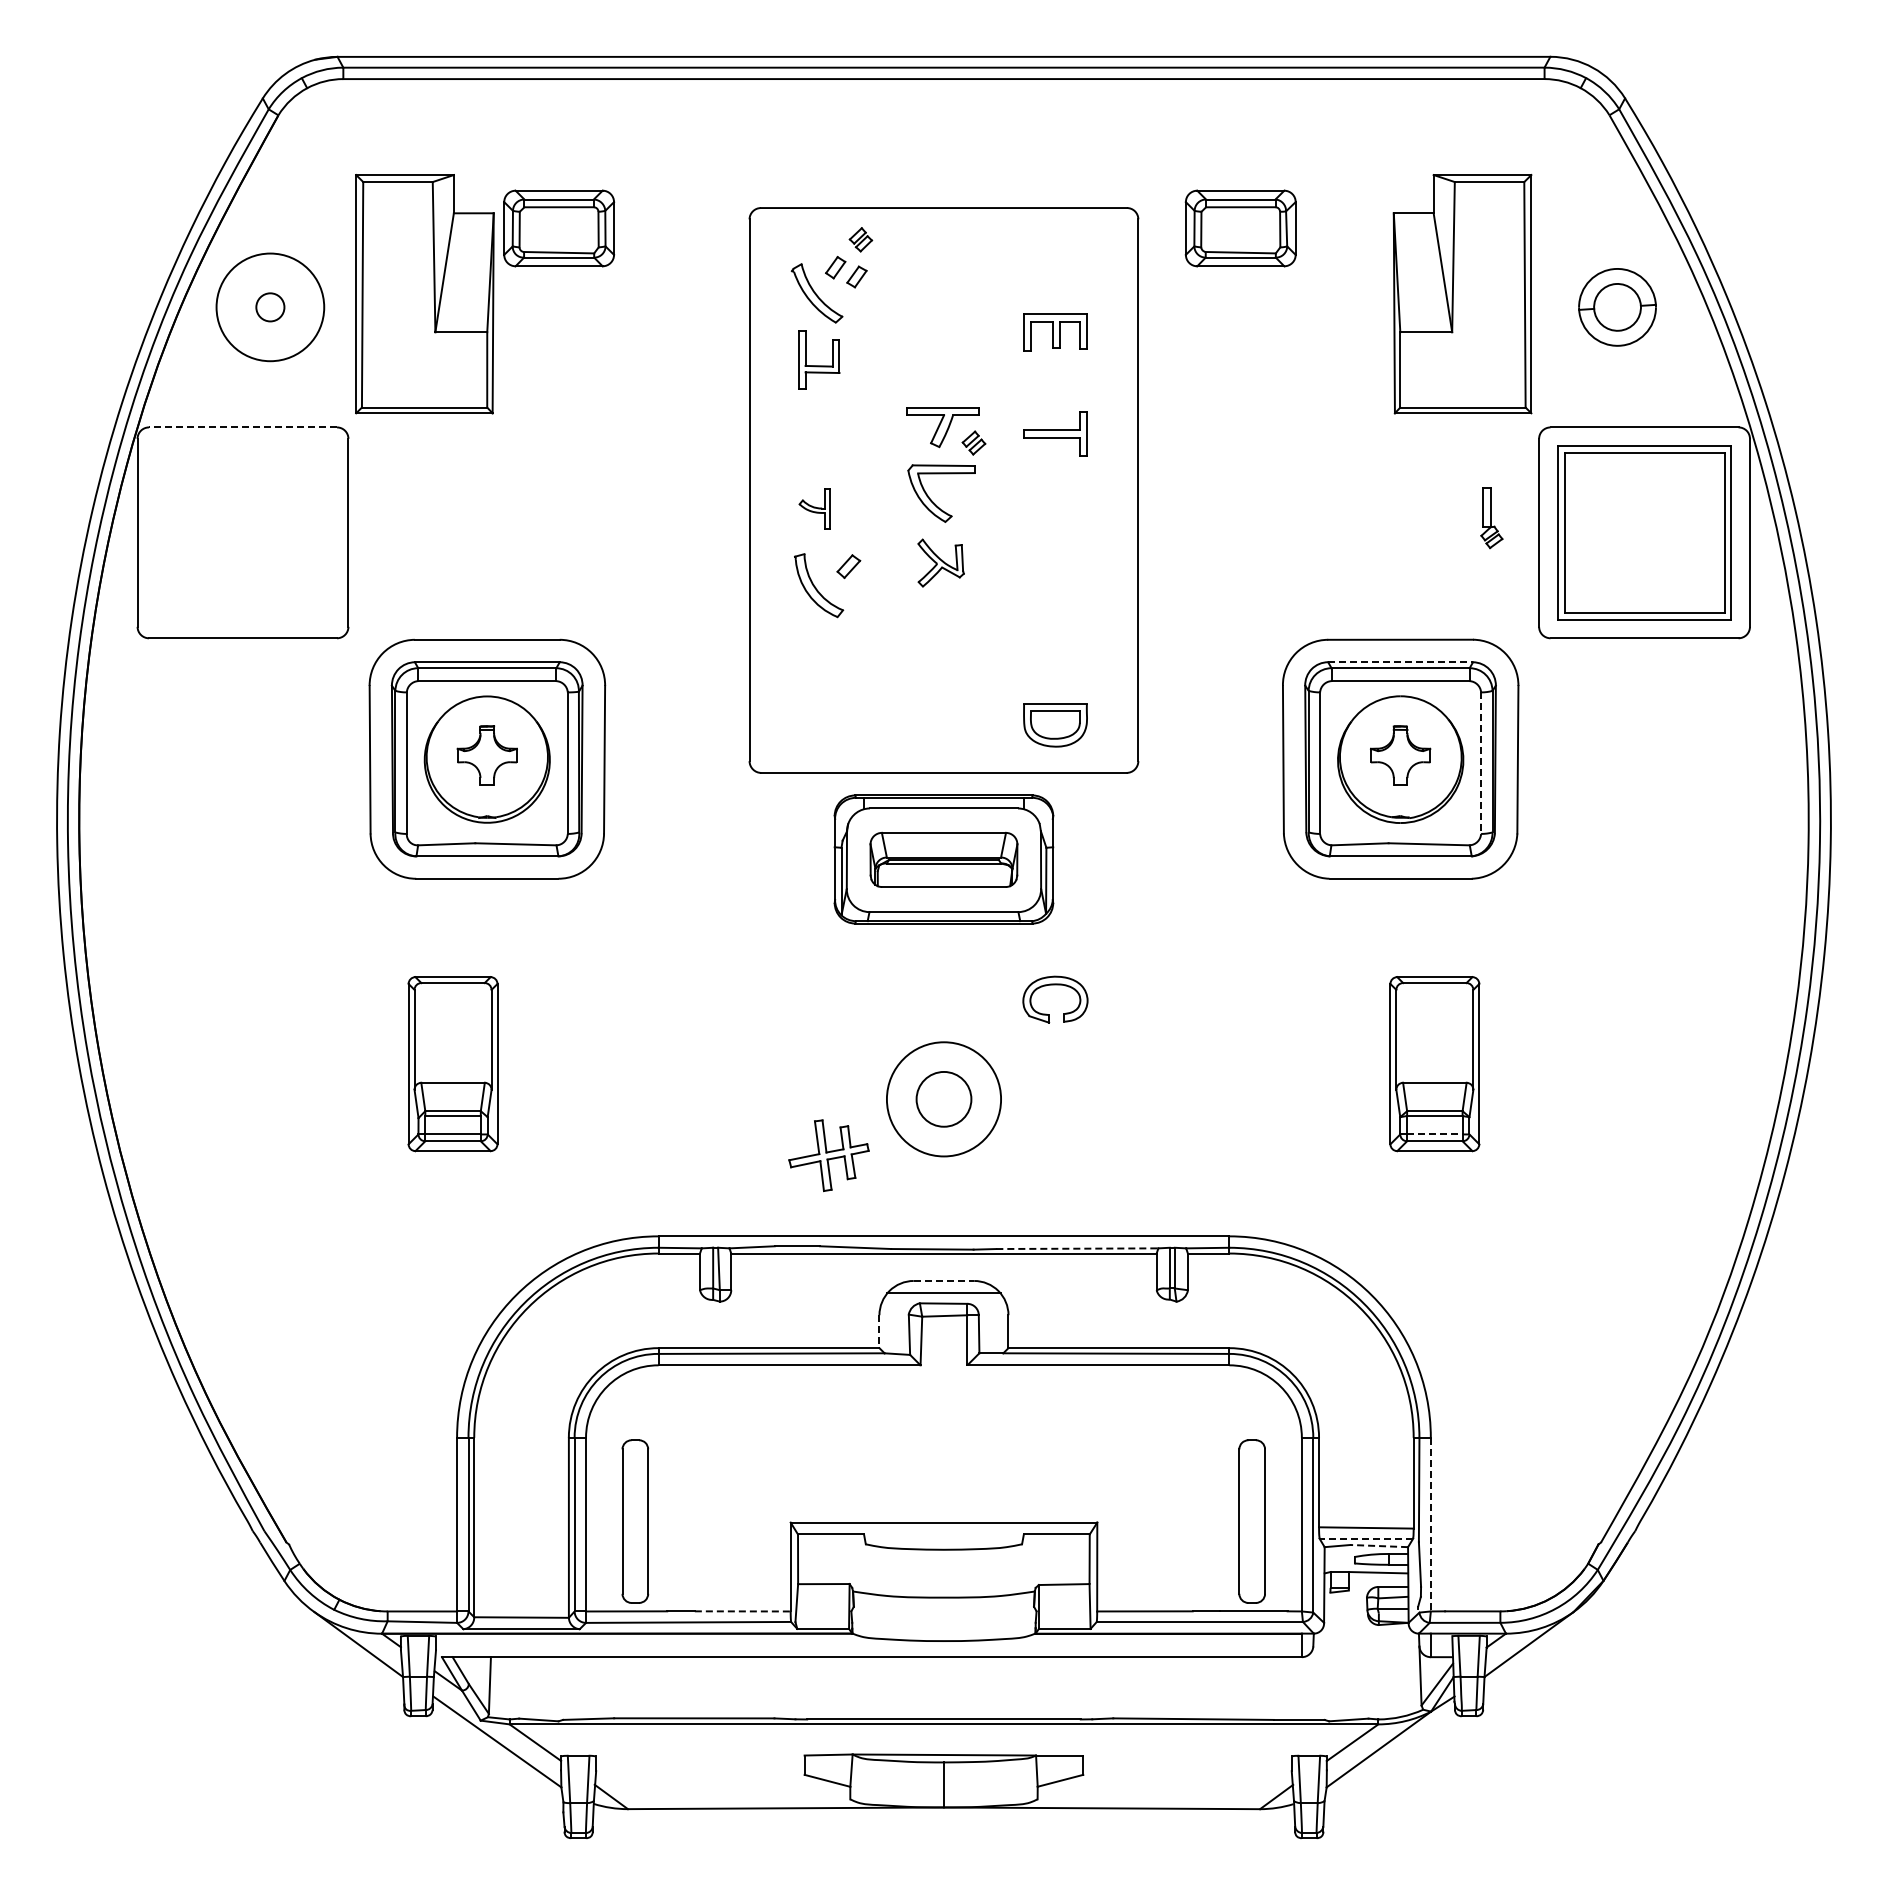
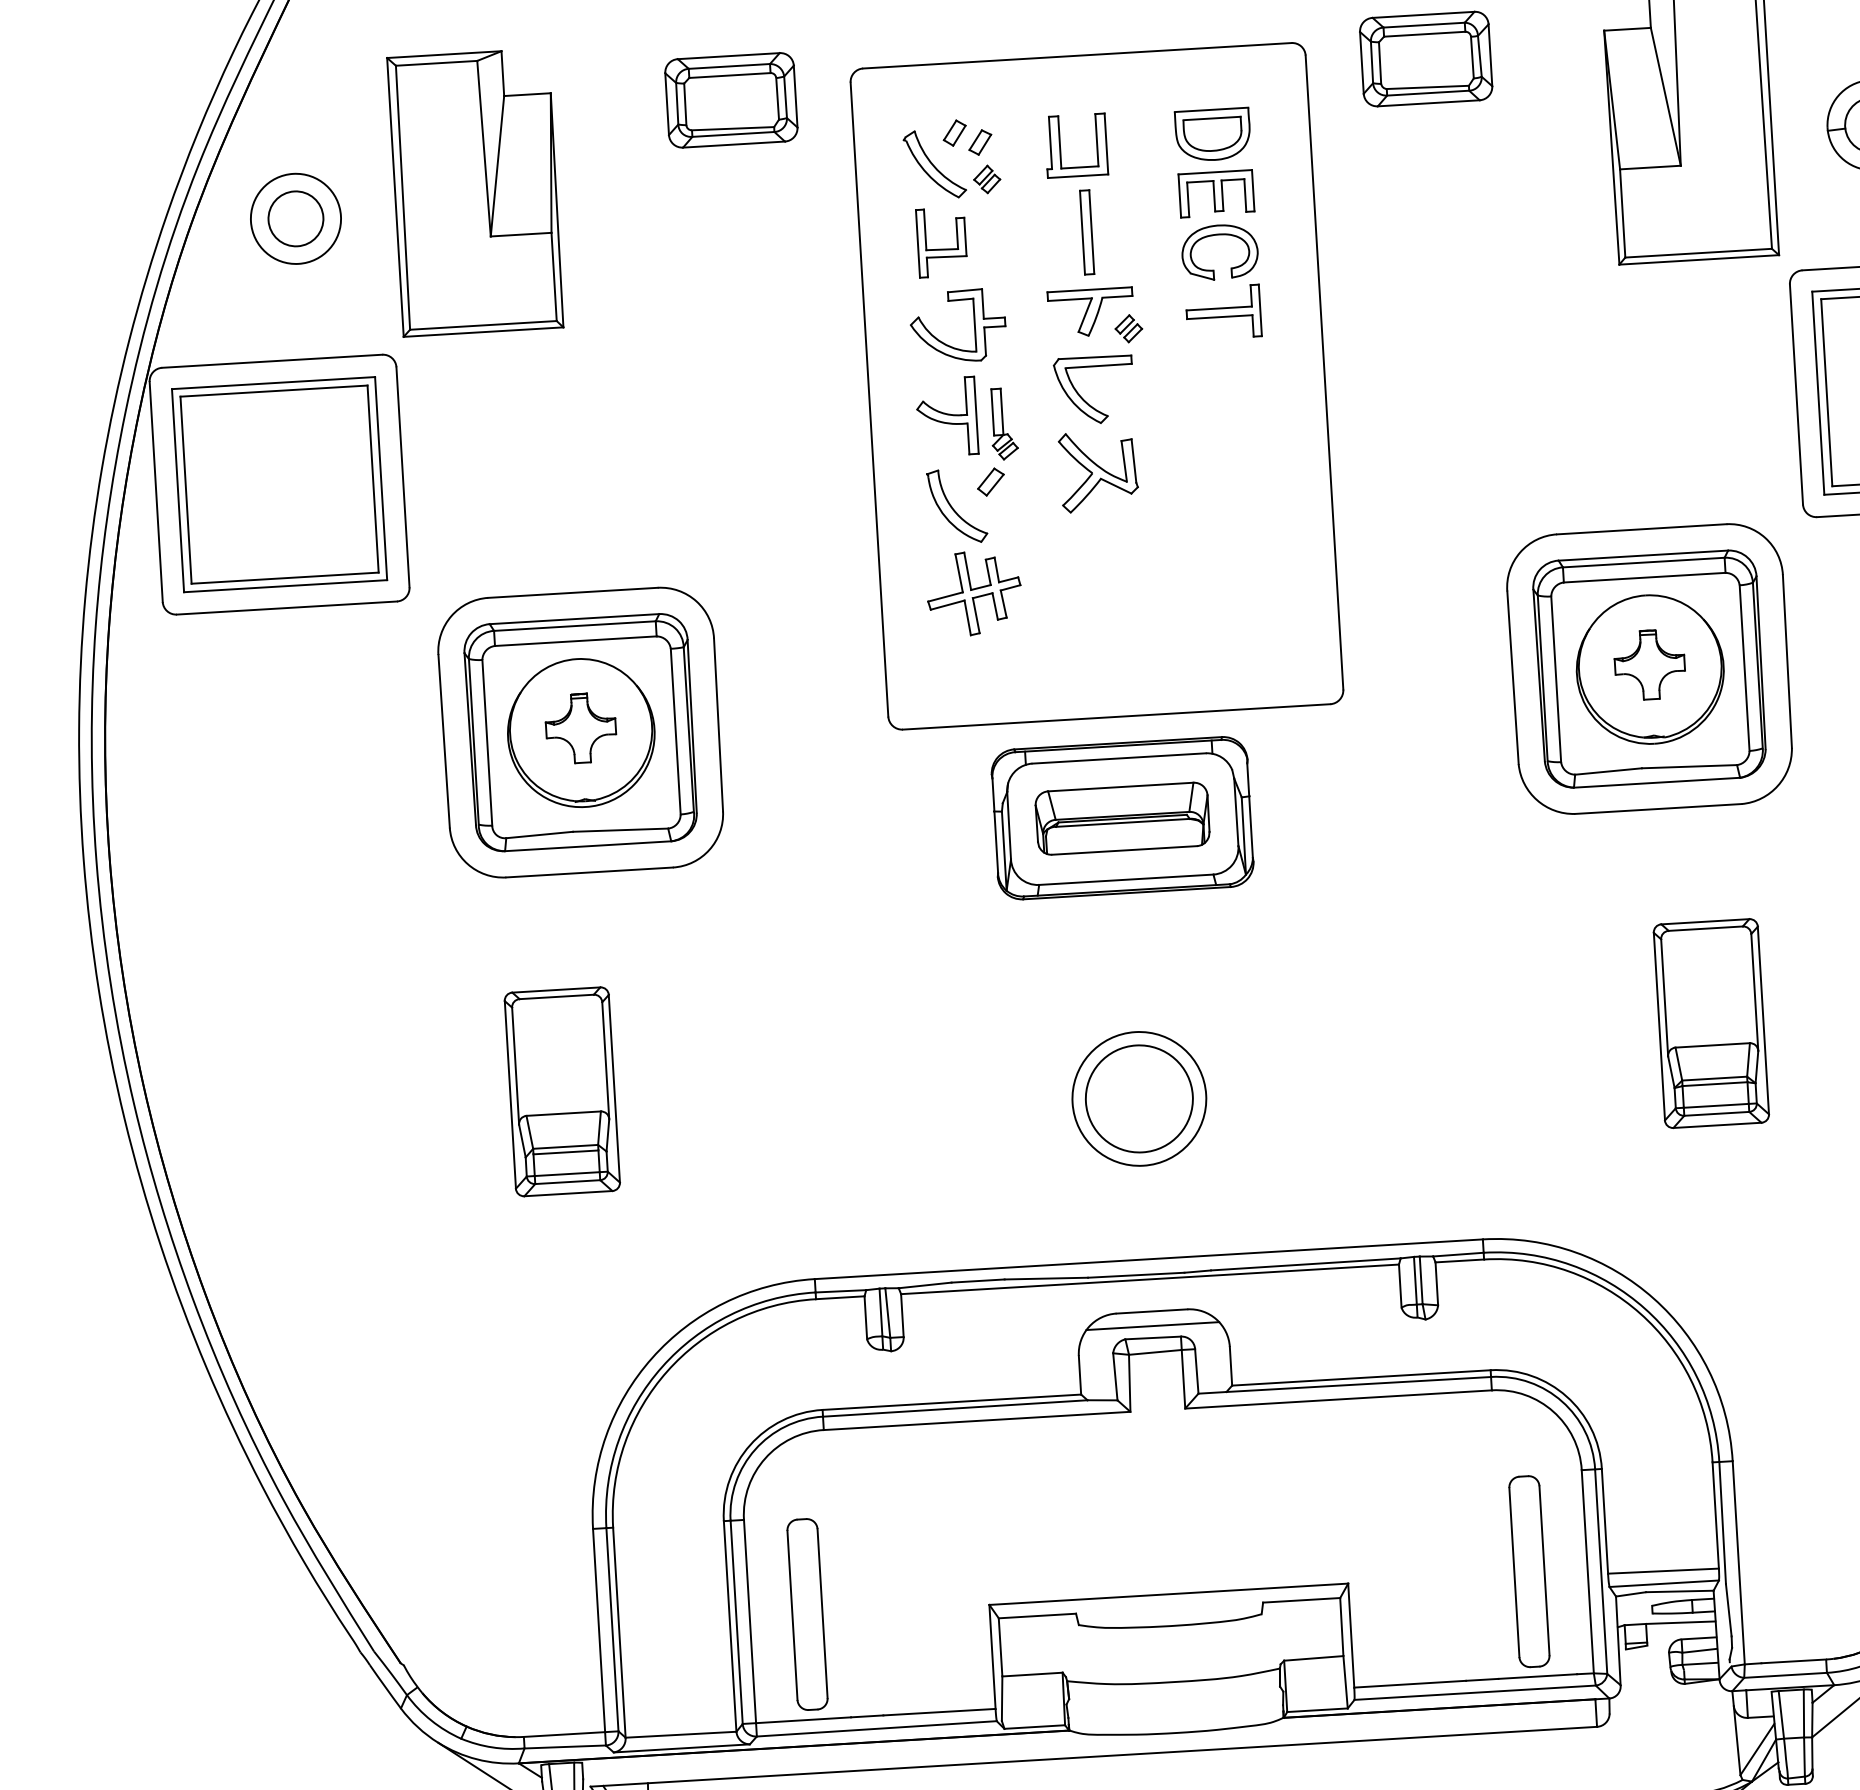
part: (559, 228) -> (731, 100), moved
part: (860, 239) -> (986, 179), moved
part: (925, 284) -> (1061, 146), added
circle: (269, 306) -> (294, 217), size x0.71
circle: (269, 306) -> (294, 217), size x1.67
part: (942, 358) -> (1086, 231), added
line: (242, 427) -> (271, 361), dashed -> solid
part: (842, 432) -> (974, 325), added
part: (814, 508) -> (946, 416), size x1.67
part: (1491, 518) -> (1003, 424), moved
part: (242, 532) -> (278, 484), added
part: (940, 562) -> (1097, 470), size x1.43
line: (1401, 662) -> (1644, 555), dashed -> solid
part: (1055, 725) -> (1213, 135), moved
line: (1481, 763) -> (1745, 668), dashed -> solid
part: (1055, 985) -> (1219, 235), moved
circle: (943, 1099) -> (1138, 1099), size x1.67
line: (1434, 1134) -> (1715, 1105), dashed -> solid
part: (828, 1155) -> (973, 593), moved
line: (1077, 1248) -> (1305, 1264), dashed -> solid
line: (944, 1280) -> (1152, 1310), dashed -> solid
line: (879, 1332) -> (1080, 1376), dashed -> solid
line: (1430, 1524) -> (1738, 1562), dashed -> solid
line: (1366, 1538) -> (1664, 1583), dashed -> solid
line: (1379, 1546) -> (1680, 1591), dashed -> solid
line: (742, 1611) -> (939, 1712), dashed -> solid

